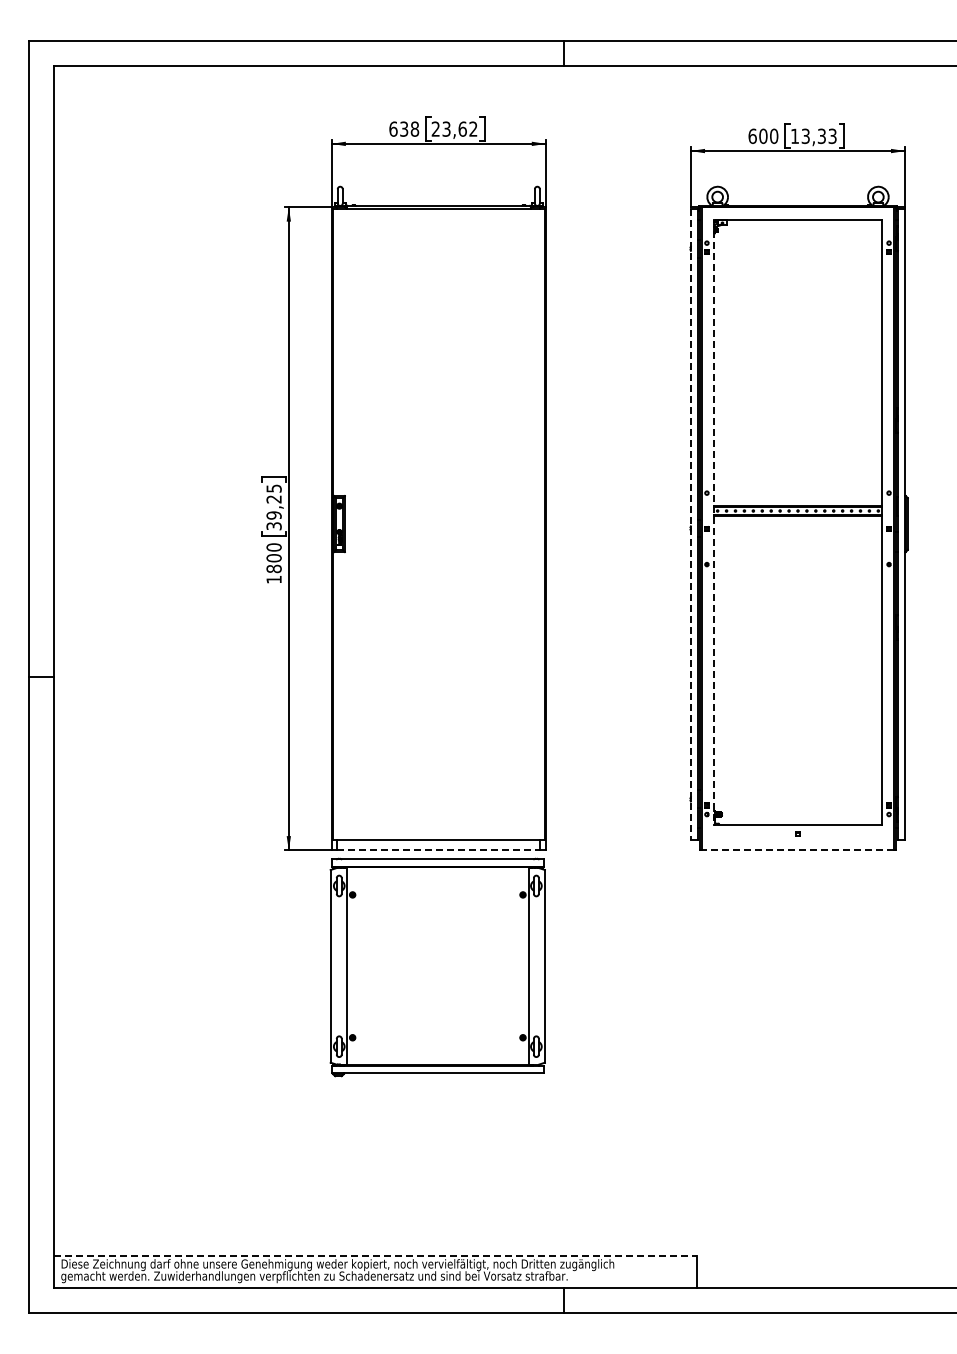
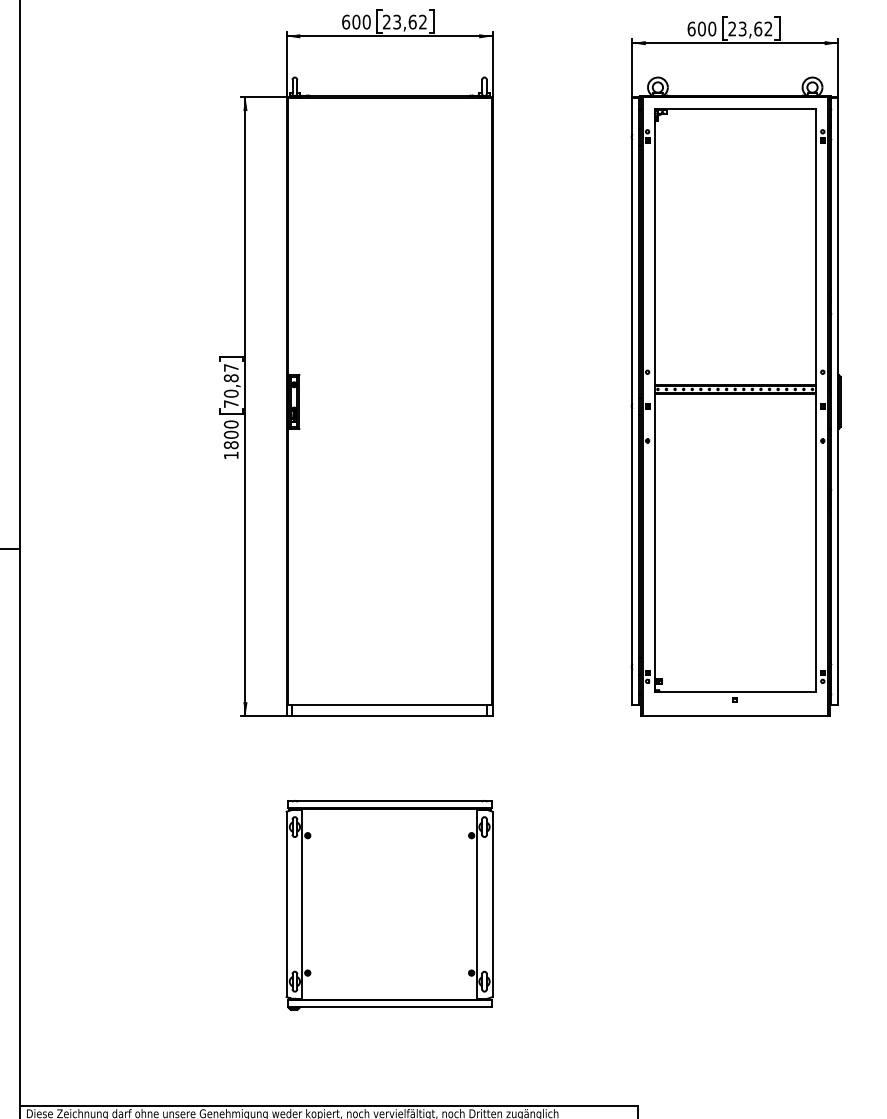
text: (409, 128) -> (361, 21), 638 -> 600
text: (813, 136) -> (750, 29), 13,33 -> 23,62
text: (273, 507) -> (230, 386), 39,25 -> 70,87
line: (714, 522) -> (654, 400), dashed -> solid
line: (690, 524) -> (631, 402), dashed -> solid
line: (439, 850) -> (390, 715), dashed -> solid
line: (797, 850) -> (734, 715), dashed -> solid
part: (437, 967) -> (389, 905), moved
line: (376, 1255) -> (329, 1105), dashed -> solid

